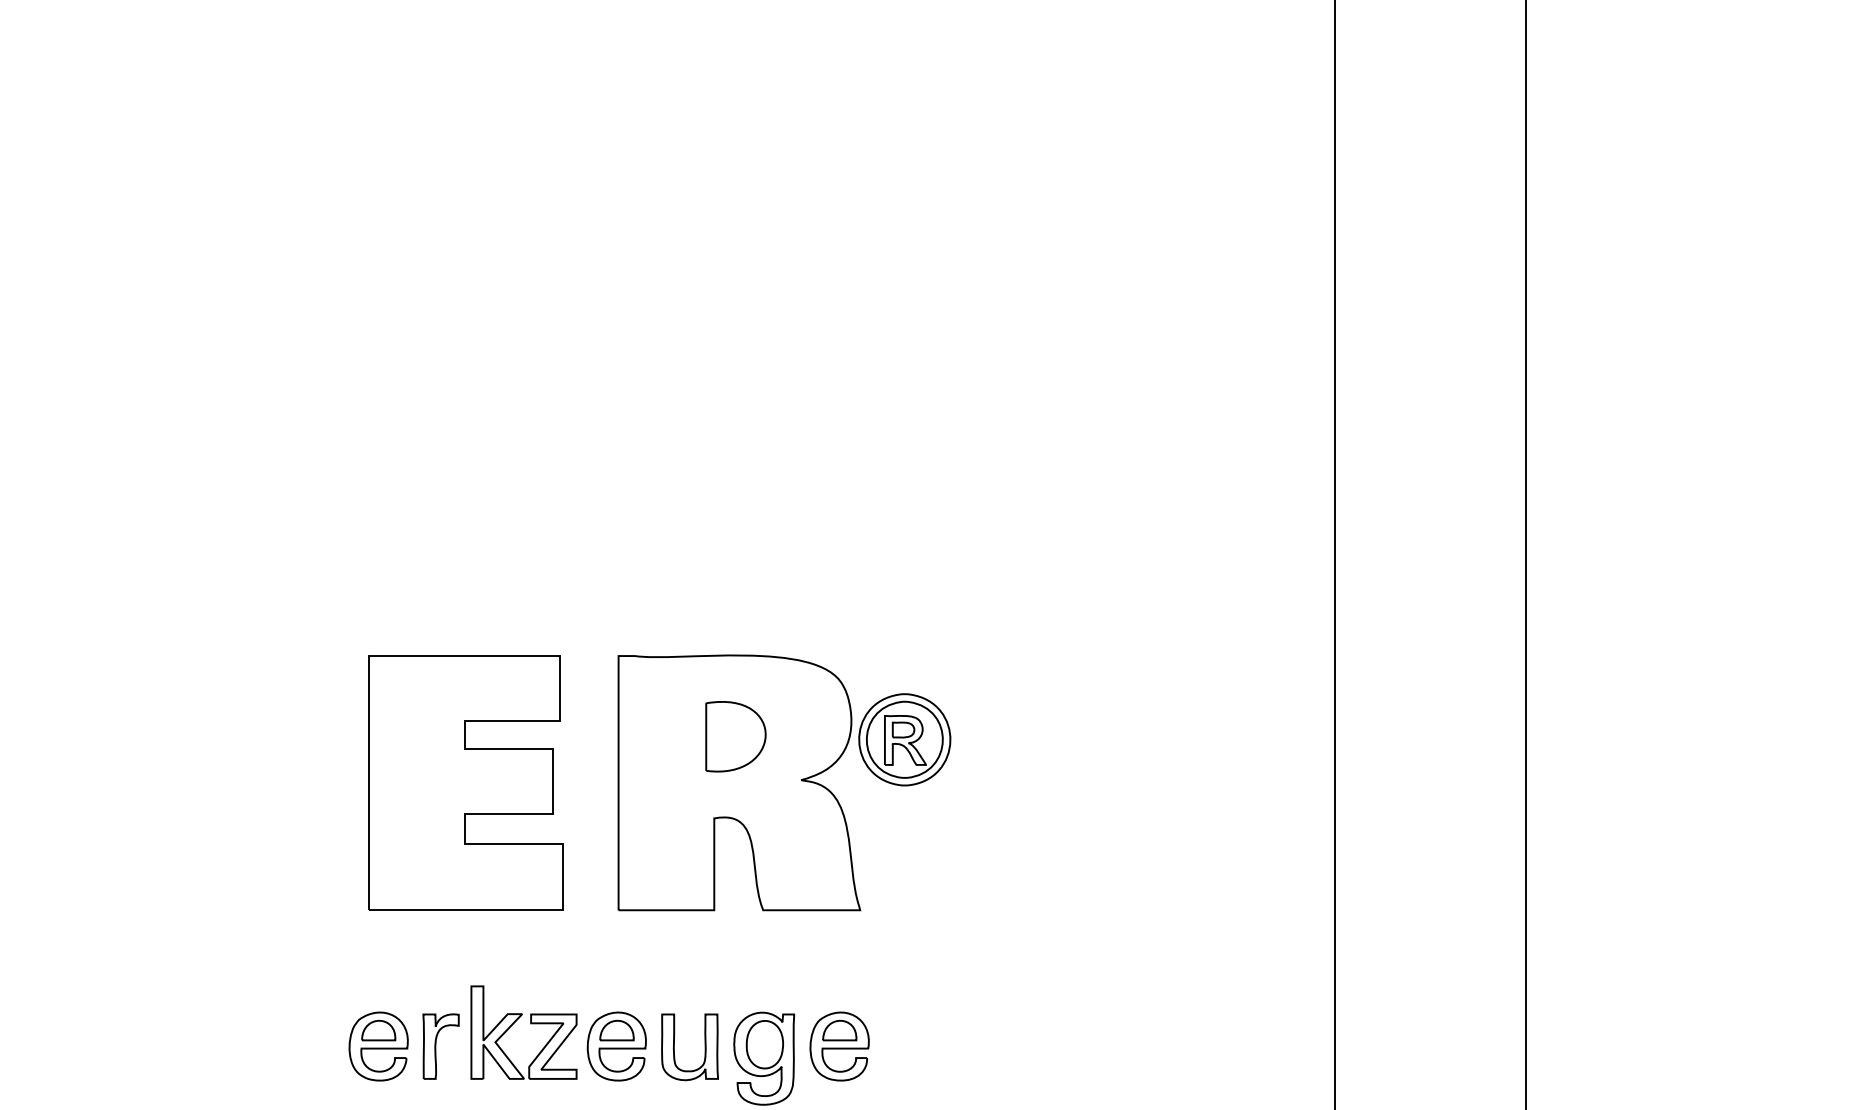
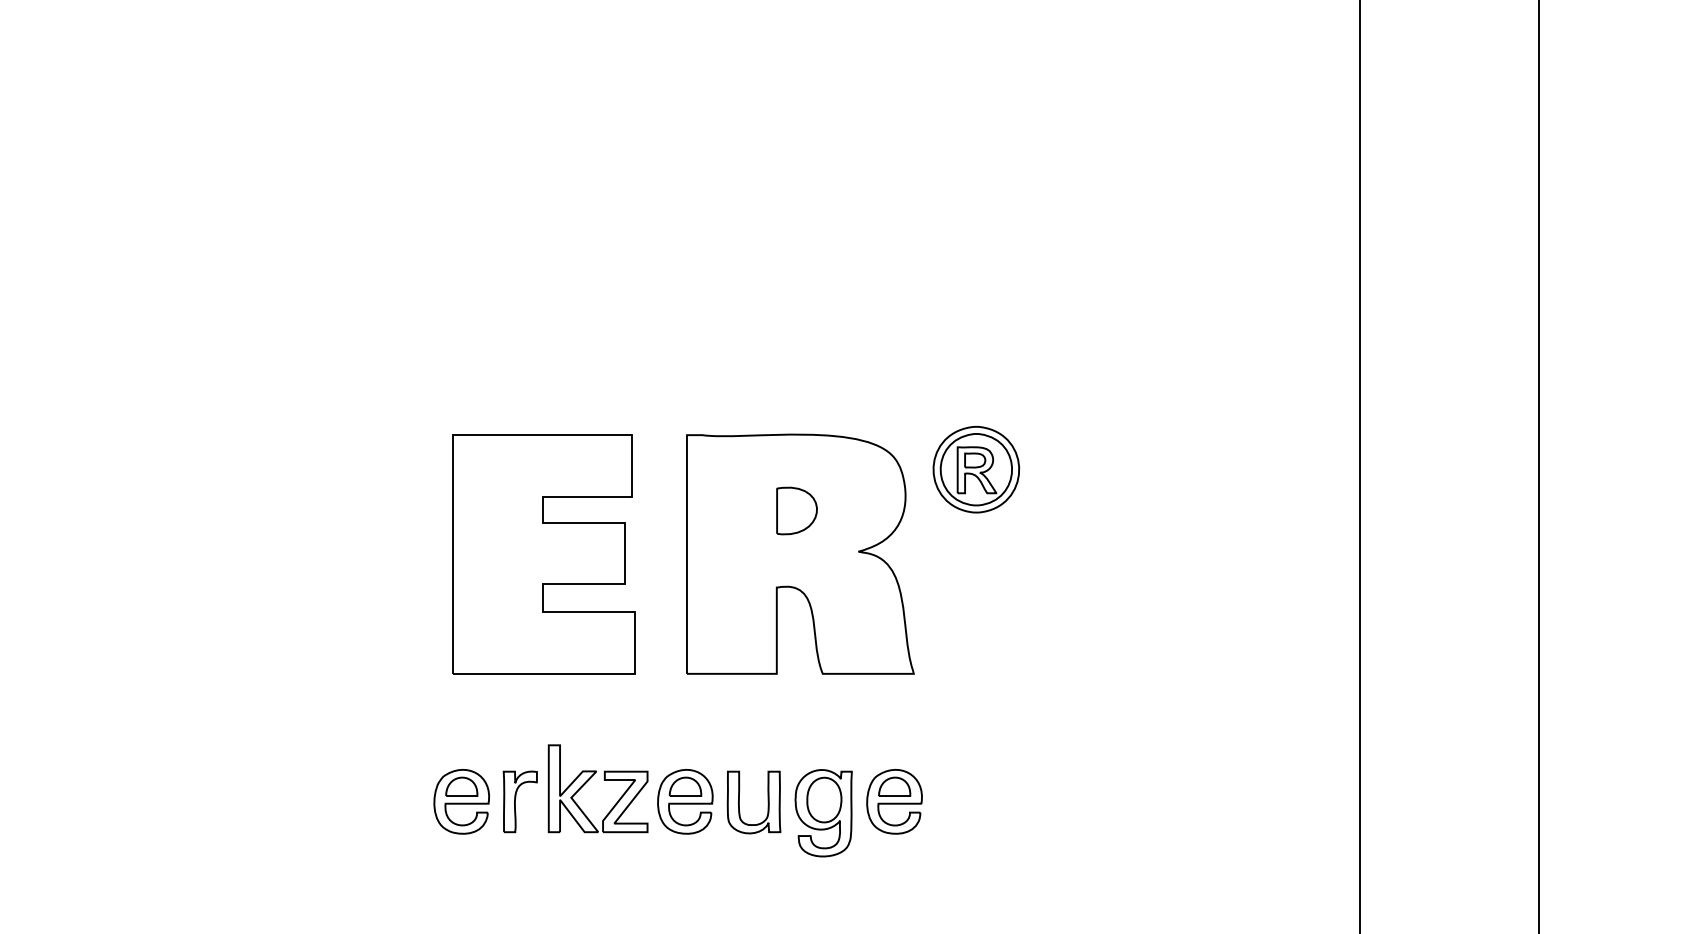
part: (735, 736) -> (796, 510), size x0.71
part: (904, 739) -> (976, 469), moved

